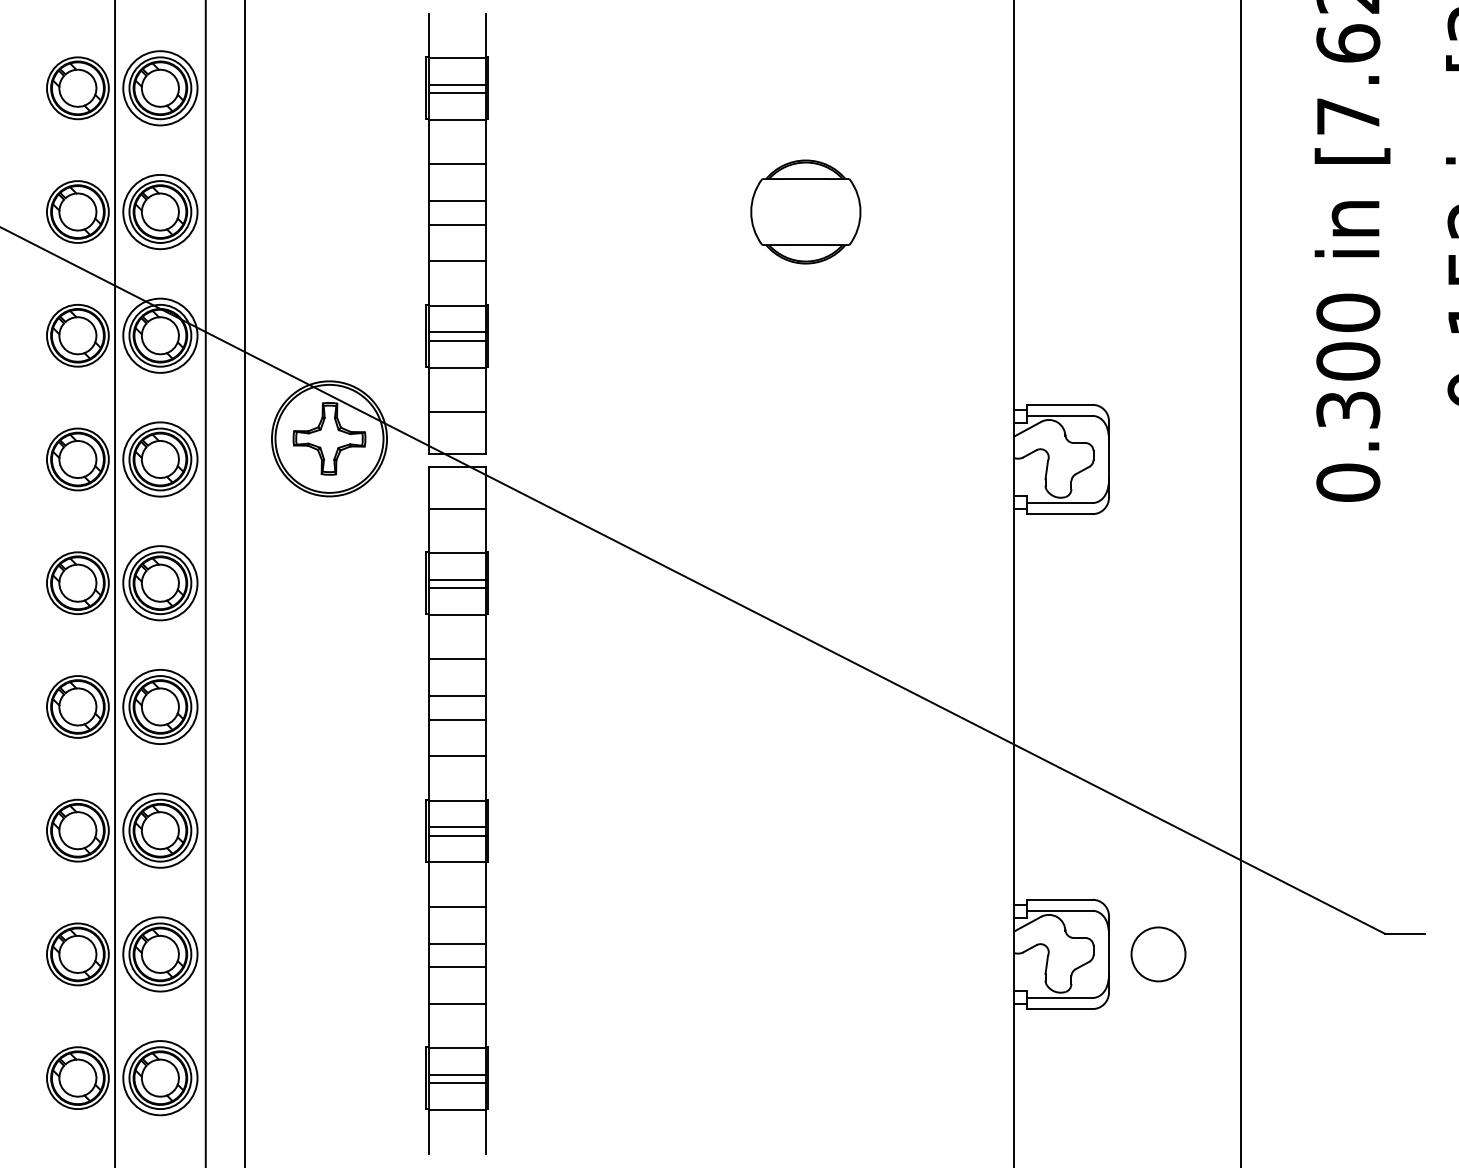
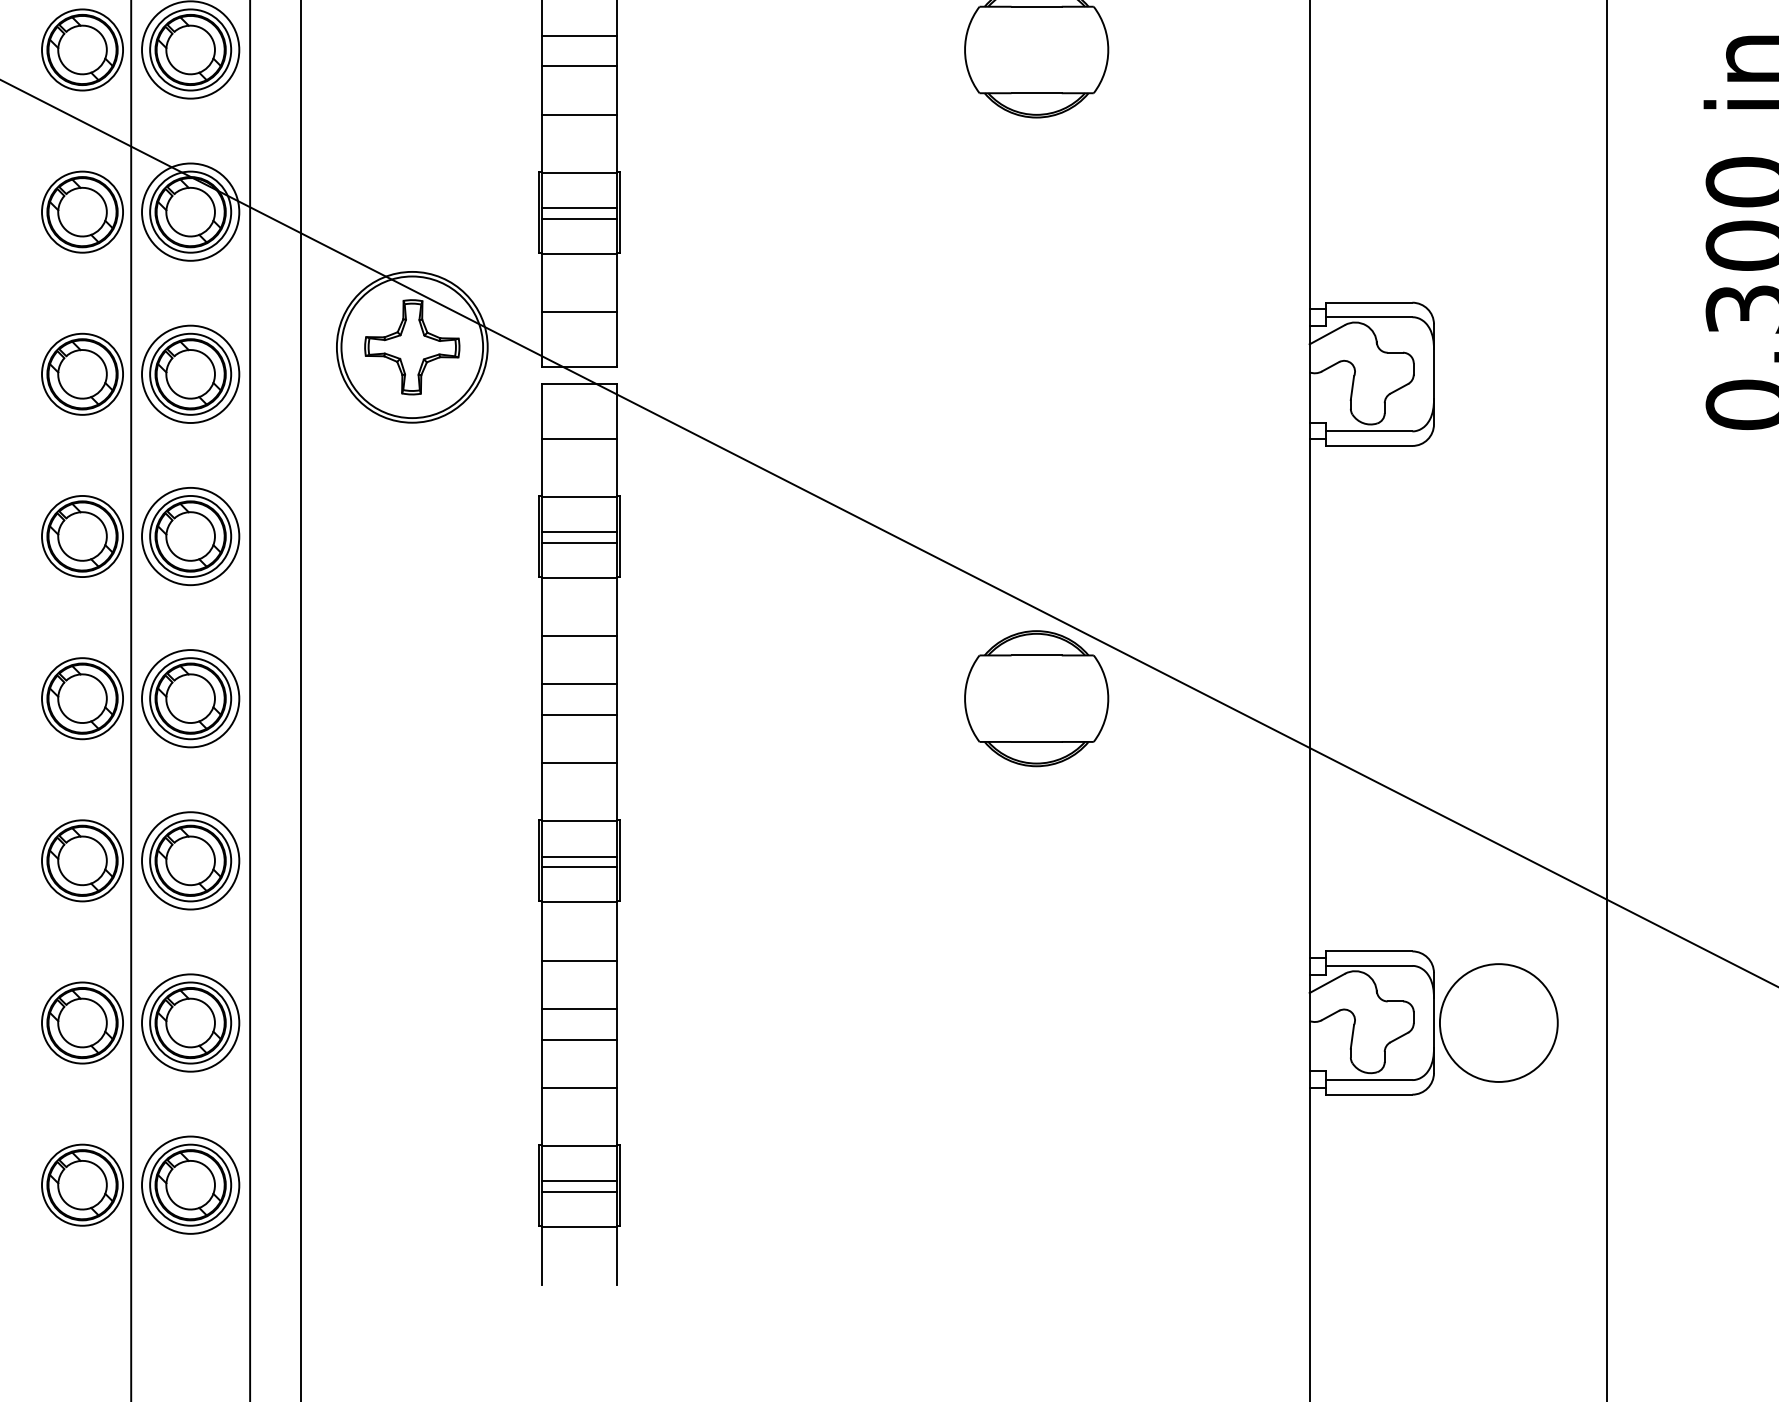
part: (805, 706) -> (1036, 698), added
circle: (1158, 954) -> (1498, 1023), size x1.67

